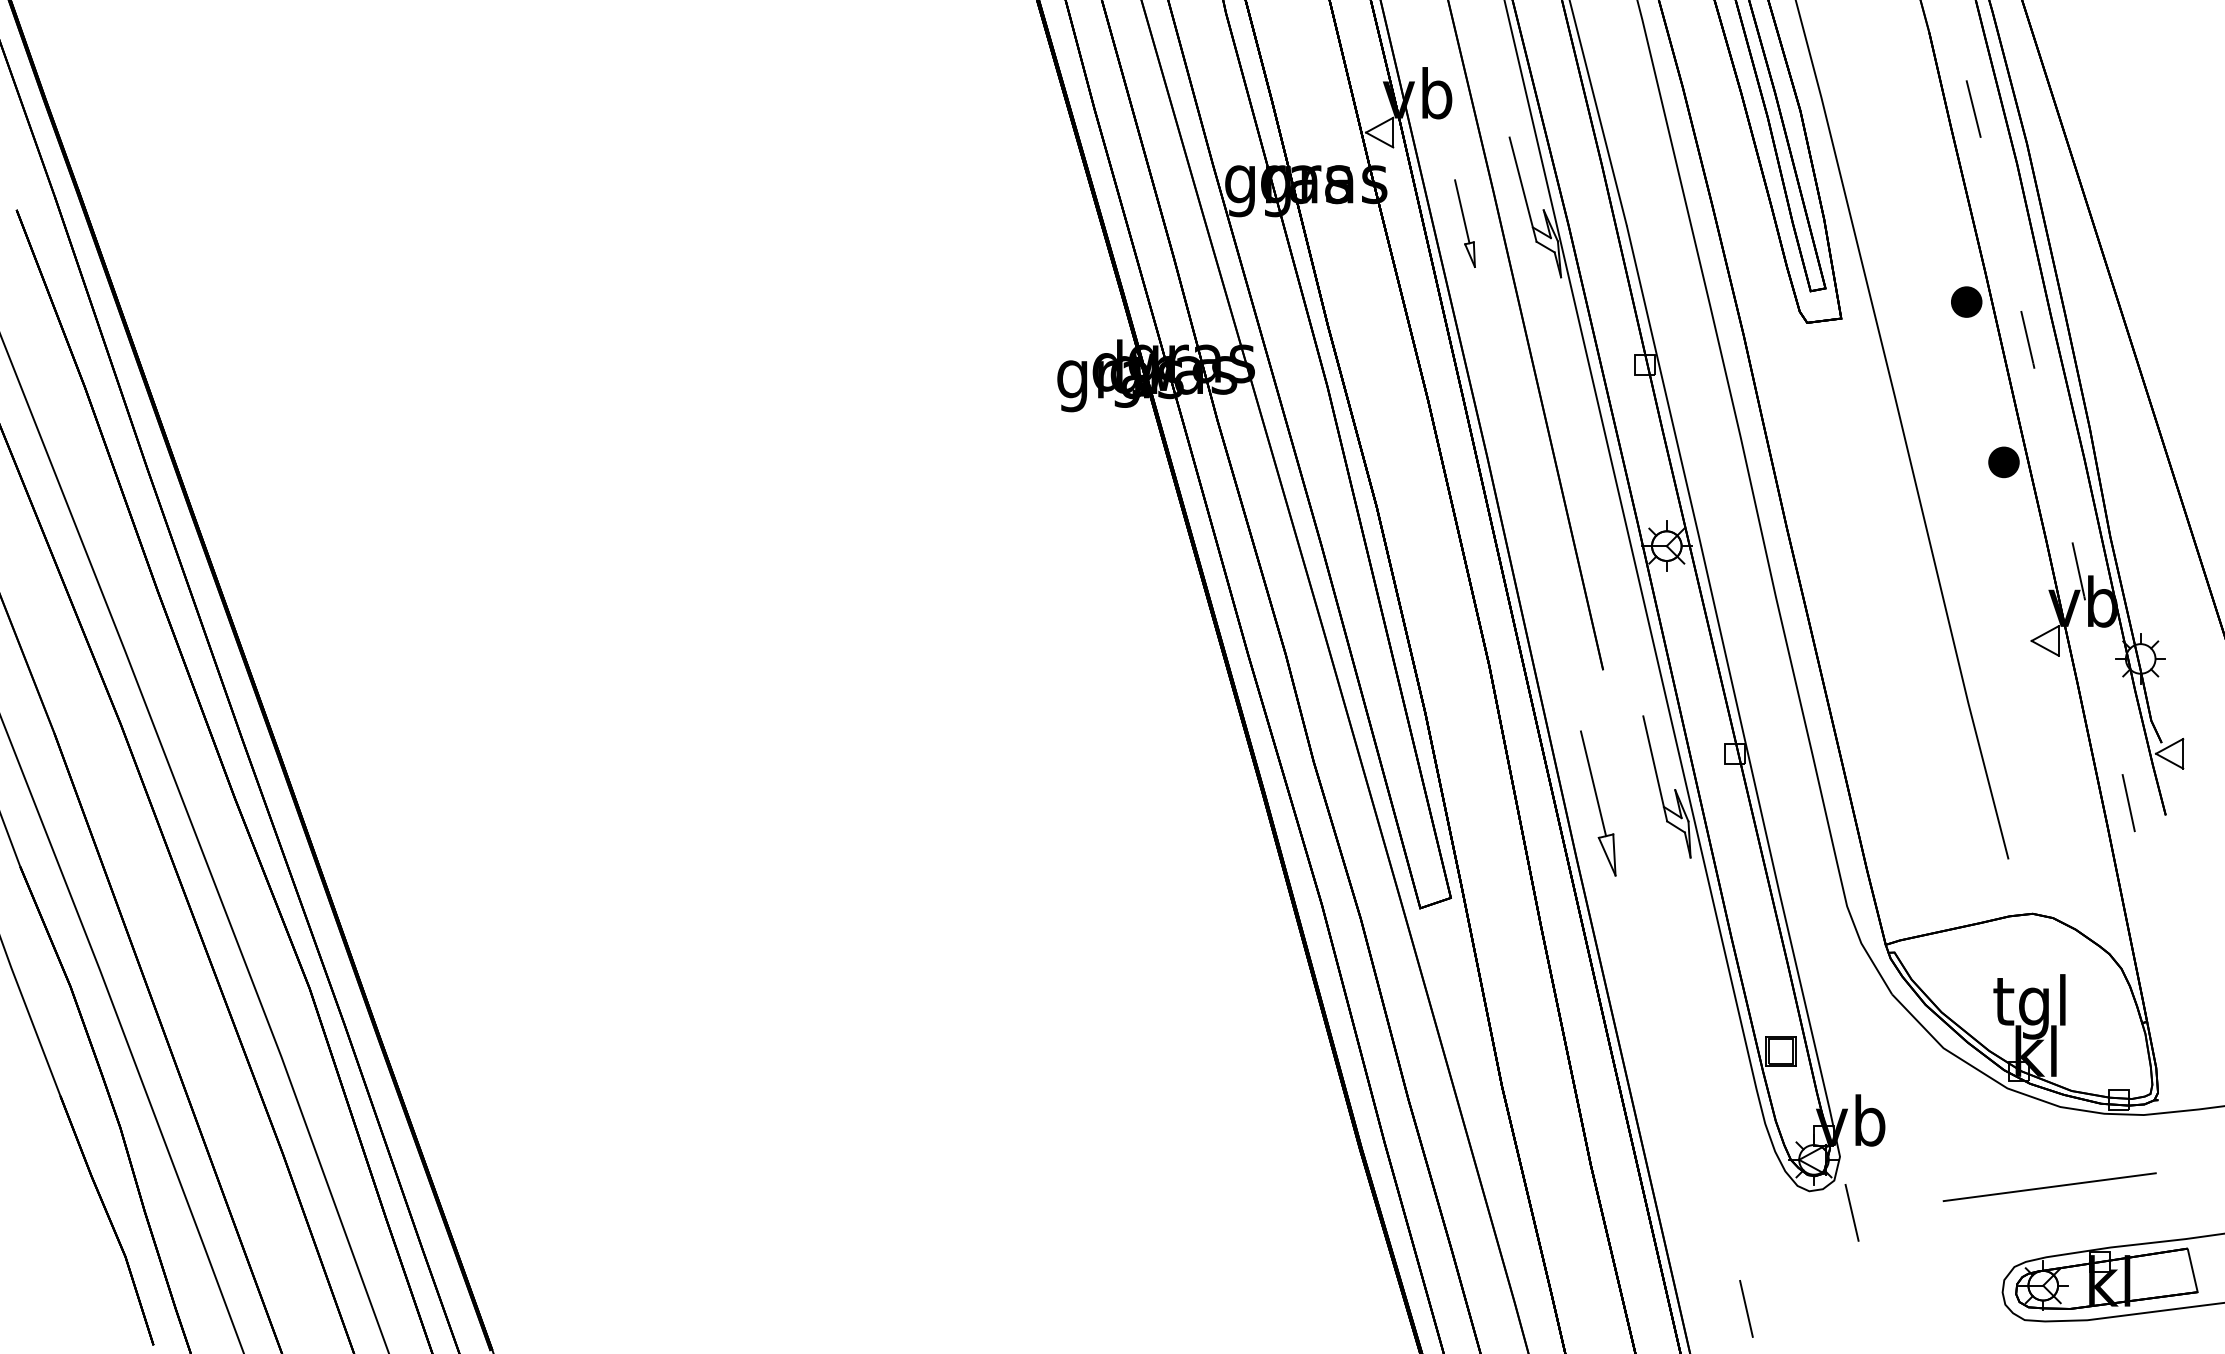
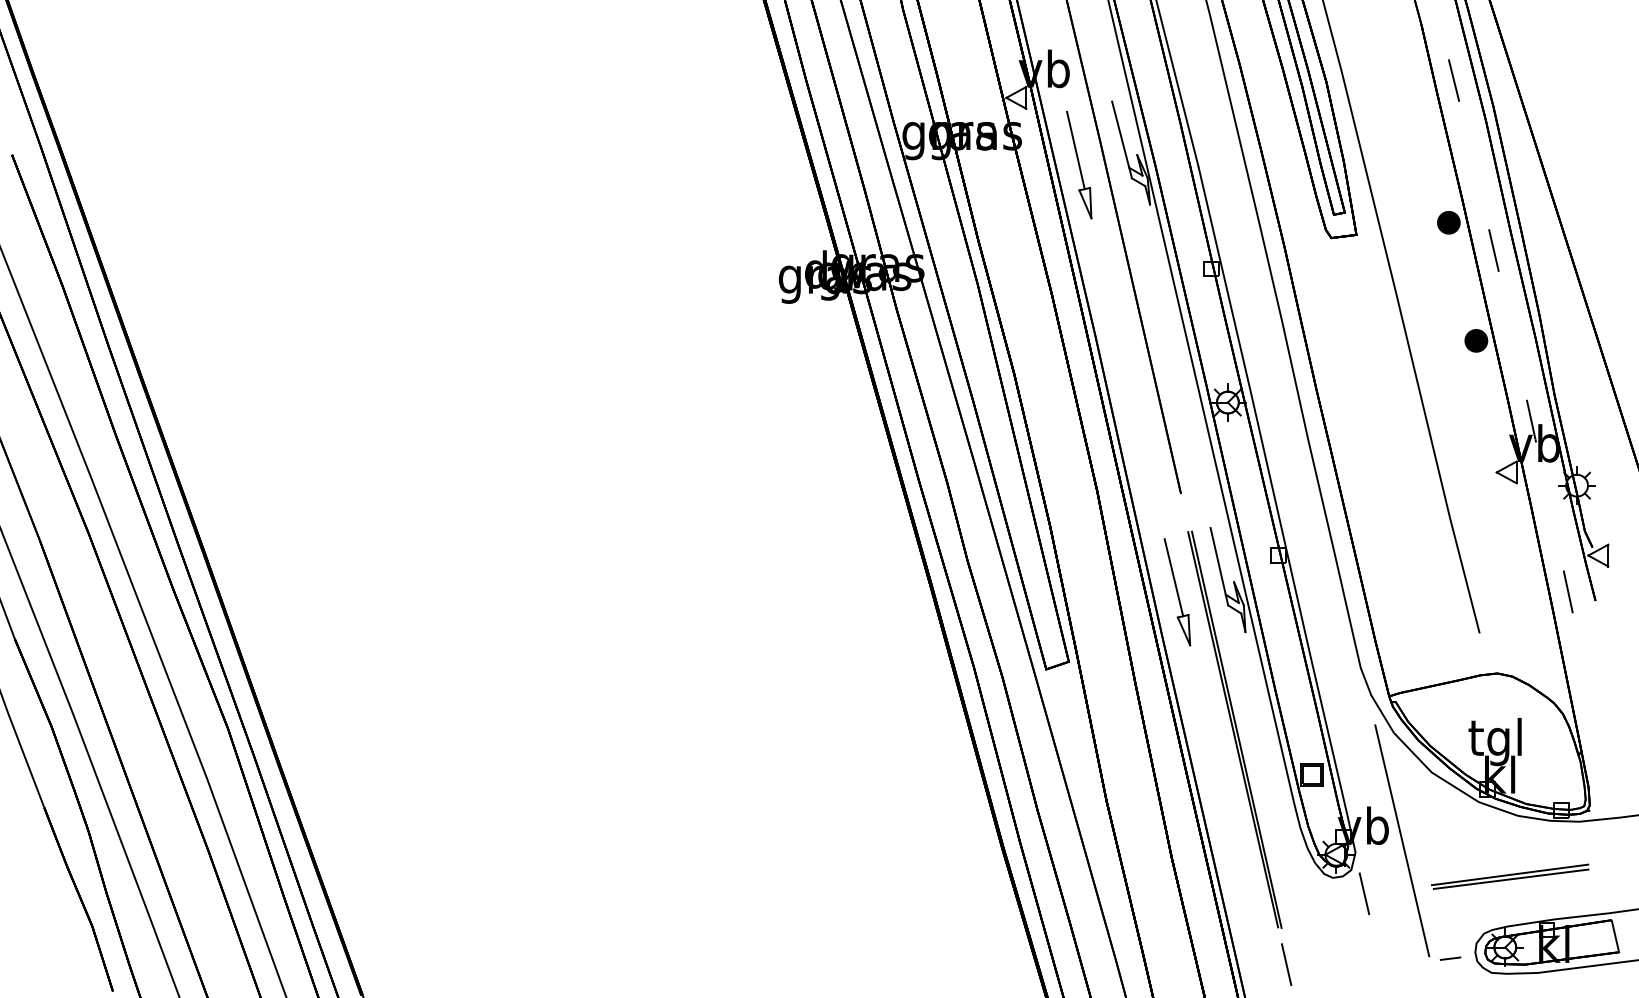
part: (1464, 223) -> (1078, 164), size x1.67
part: (1675, 990) -> (1234, 729), added
line: (1903, 1140) -> (1402, 840), added
line: (2051, 1192) -> (1511, 878), added
line: (1968, 1300) -> (1450, 958), added

